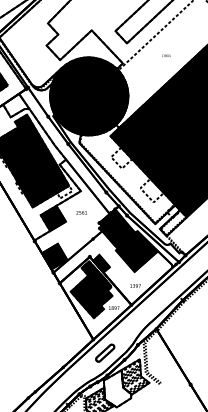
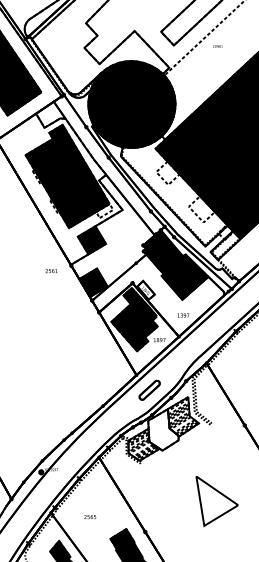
text: (166, 55) -> (217, 46), moved
text: (81, 213) -> (51, 271), moved
hatch: (102, 263) -> (146, 290), removed

